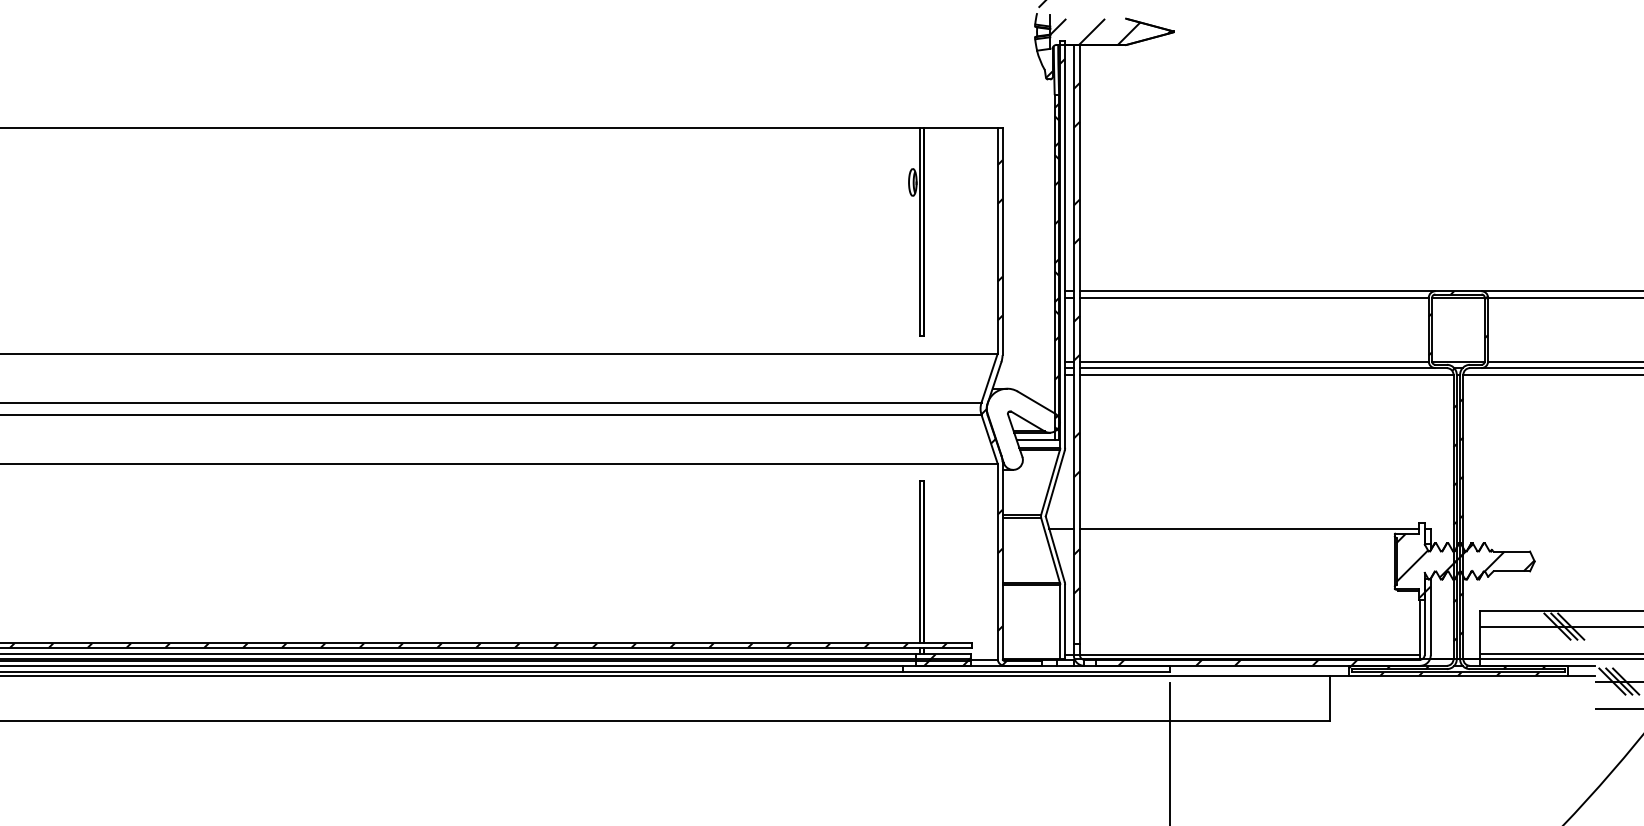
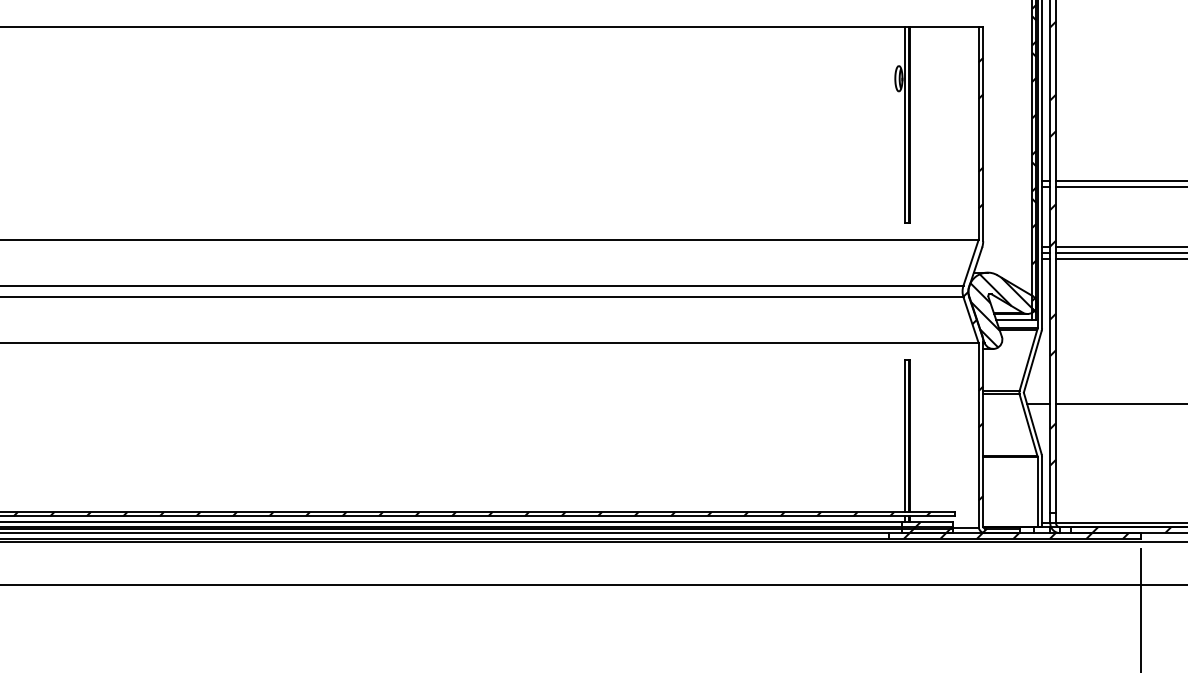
hatch: (1022, 429) -> (1001, 310), added
hatch: (1037, 668) -> (1016, 535), added

